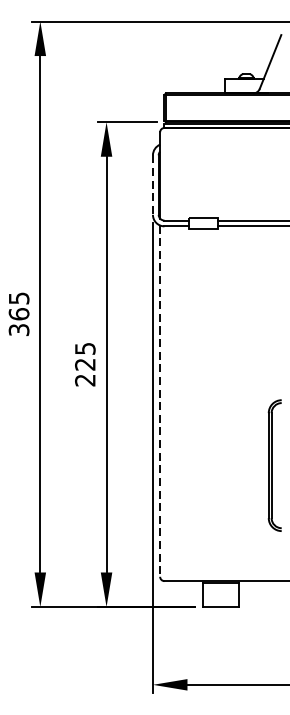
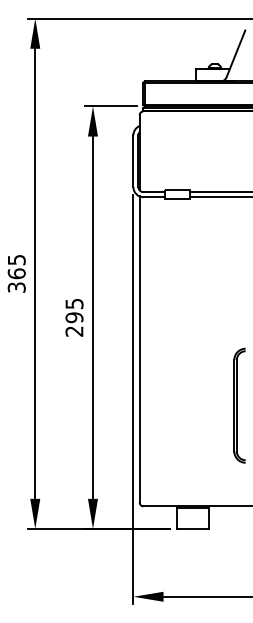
line: (153, 185) -> (133, 161), dashed -> solid
text: (85, 364) -> (74, 317), 225 -> 295
line: (159, 402) -> (139, 350), dashed -> solid

